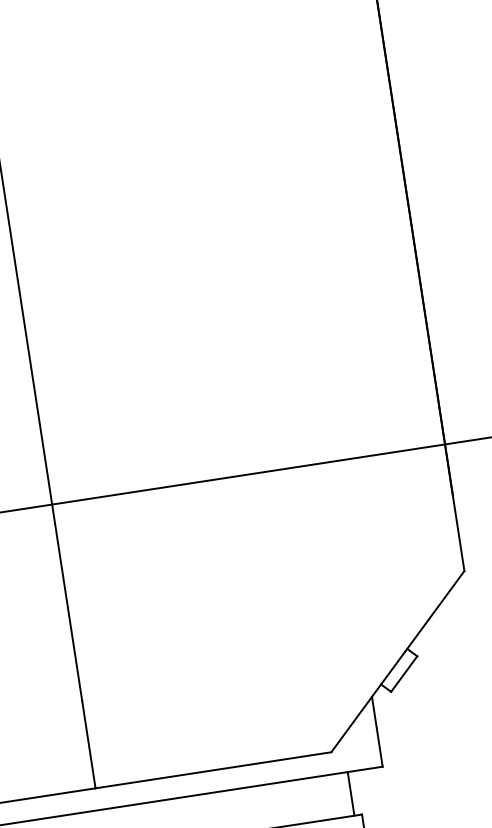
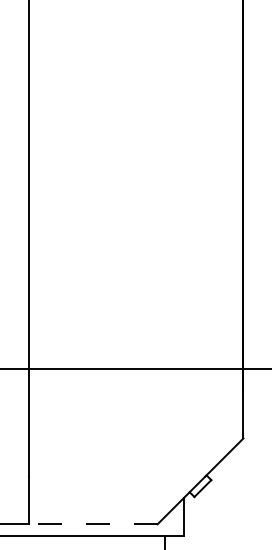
line: (212, 770) -> (92, 524), solid -> dashed

